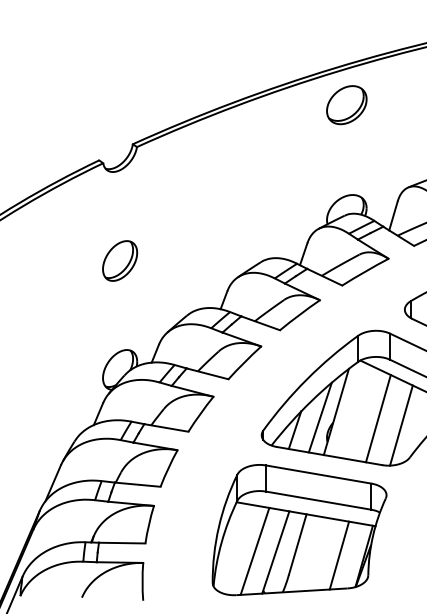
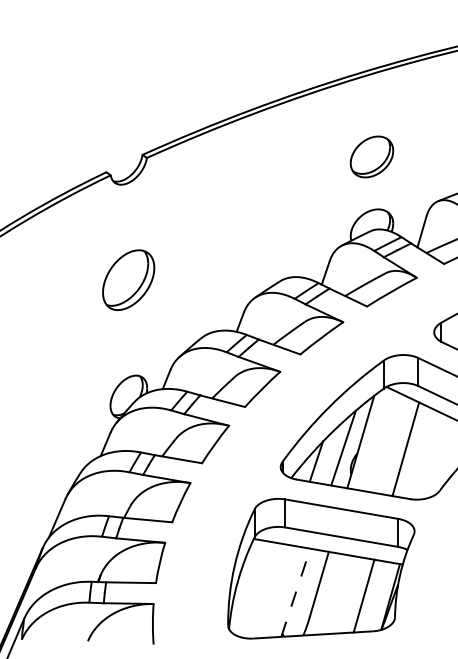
part: (346, 105) -> (371, 157), moved
part: (120, 260) -> (129, 279), size x1.4
line: (401, 425) -> (430, 456), removed
line: (254, 550) -> (272, 590), removed
line: (275, 552) -> (295, 592), solid -> dashed

